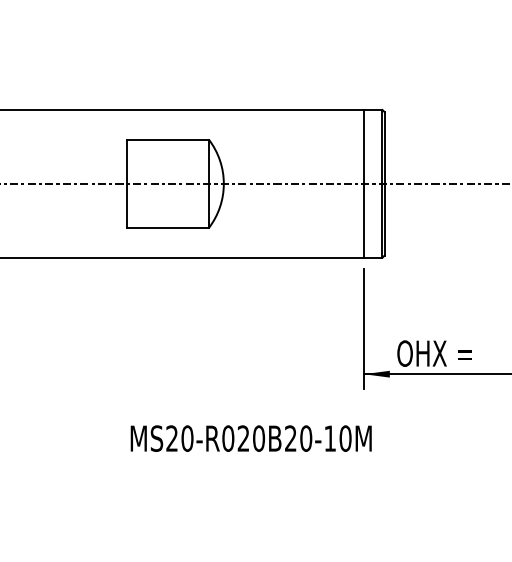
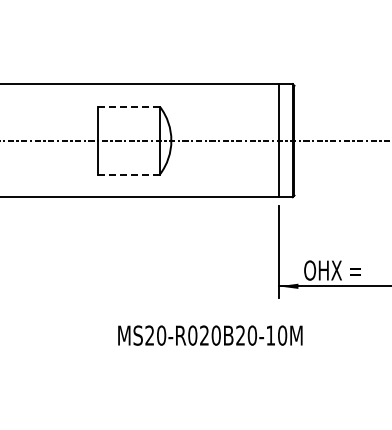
line: (169, 139) -> (129, 106), solid -> dashed
line: (167, 228) -> (128, 174), solid -> dashed
text: (251, 438) -> (210, 335), moved

